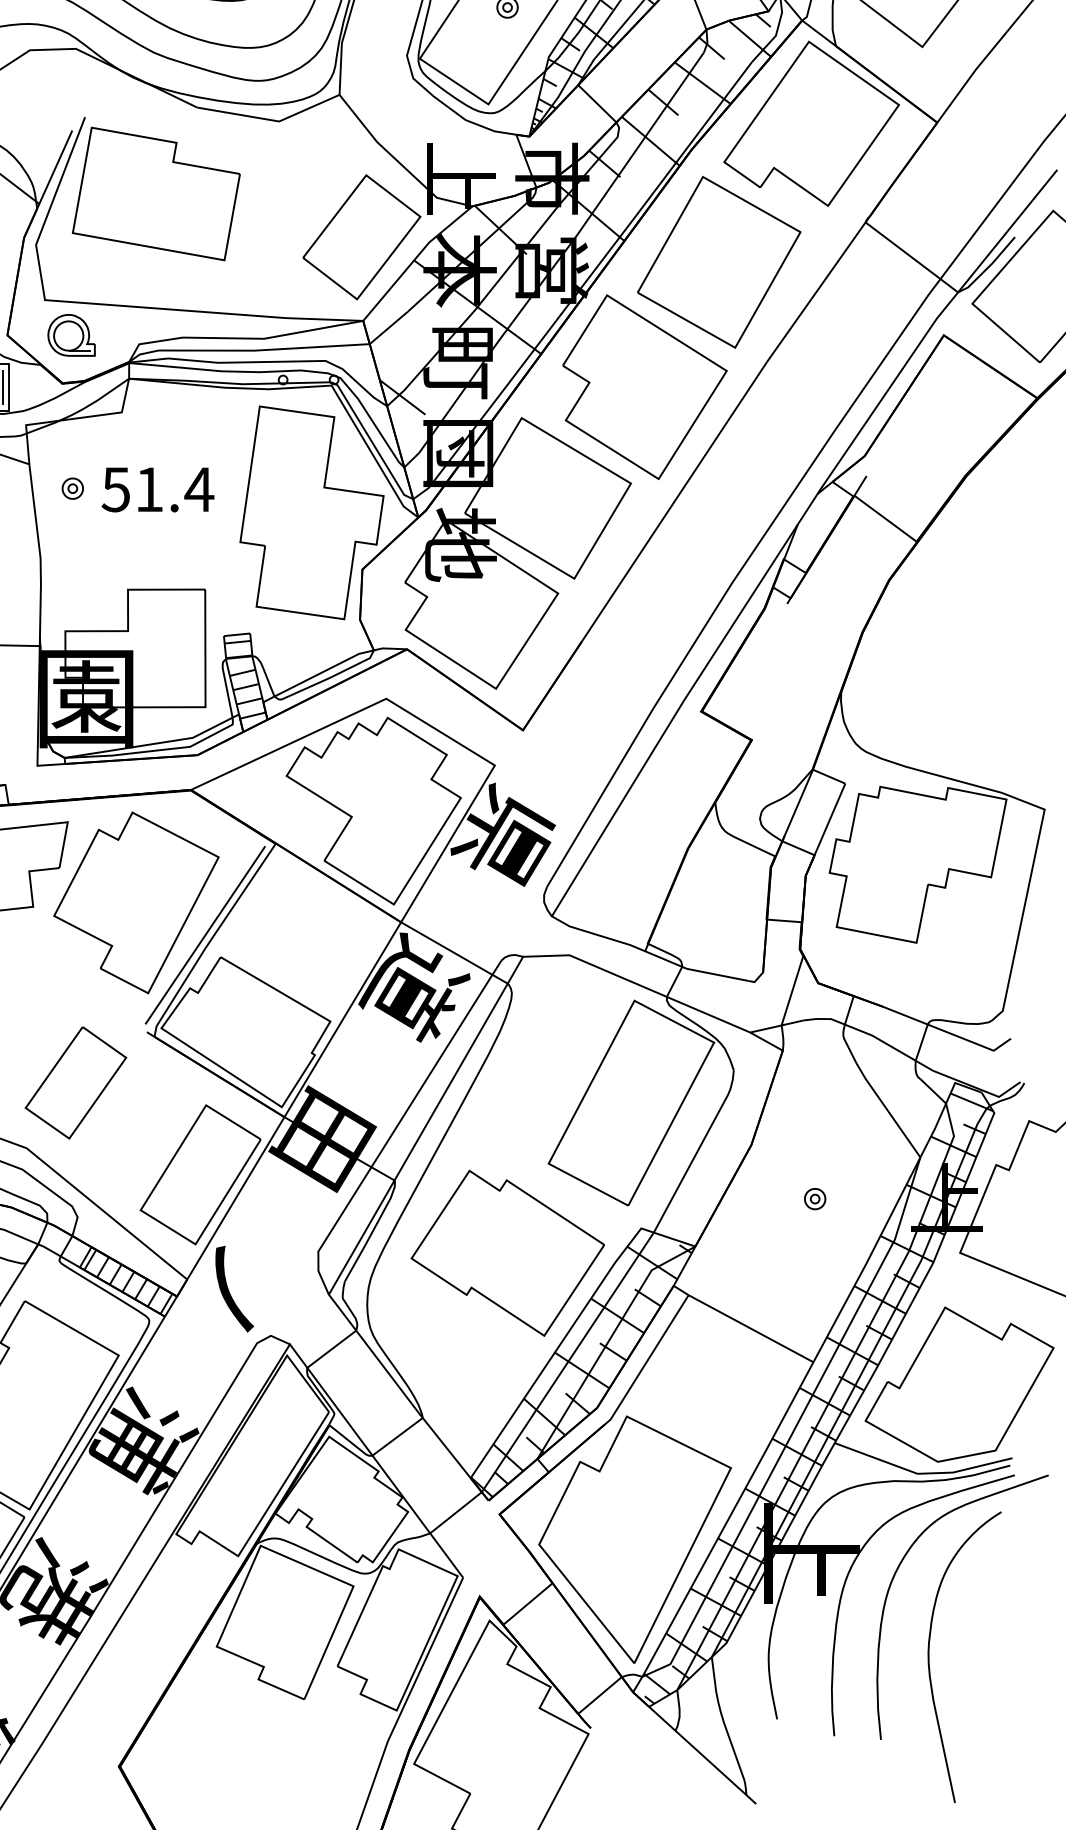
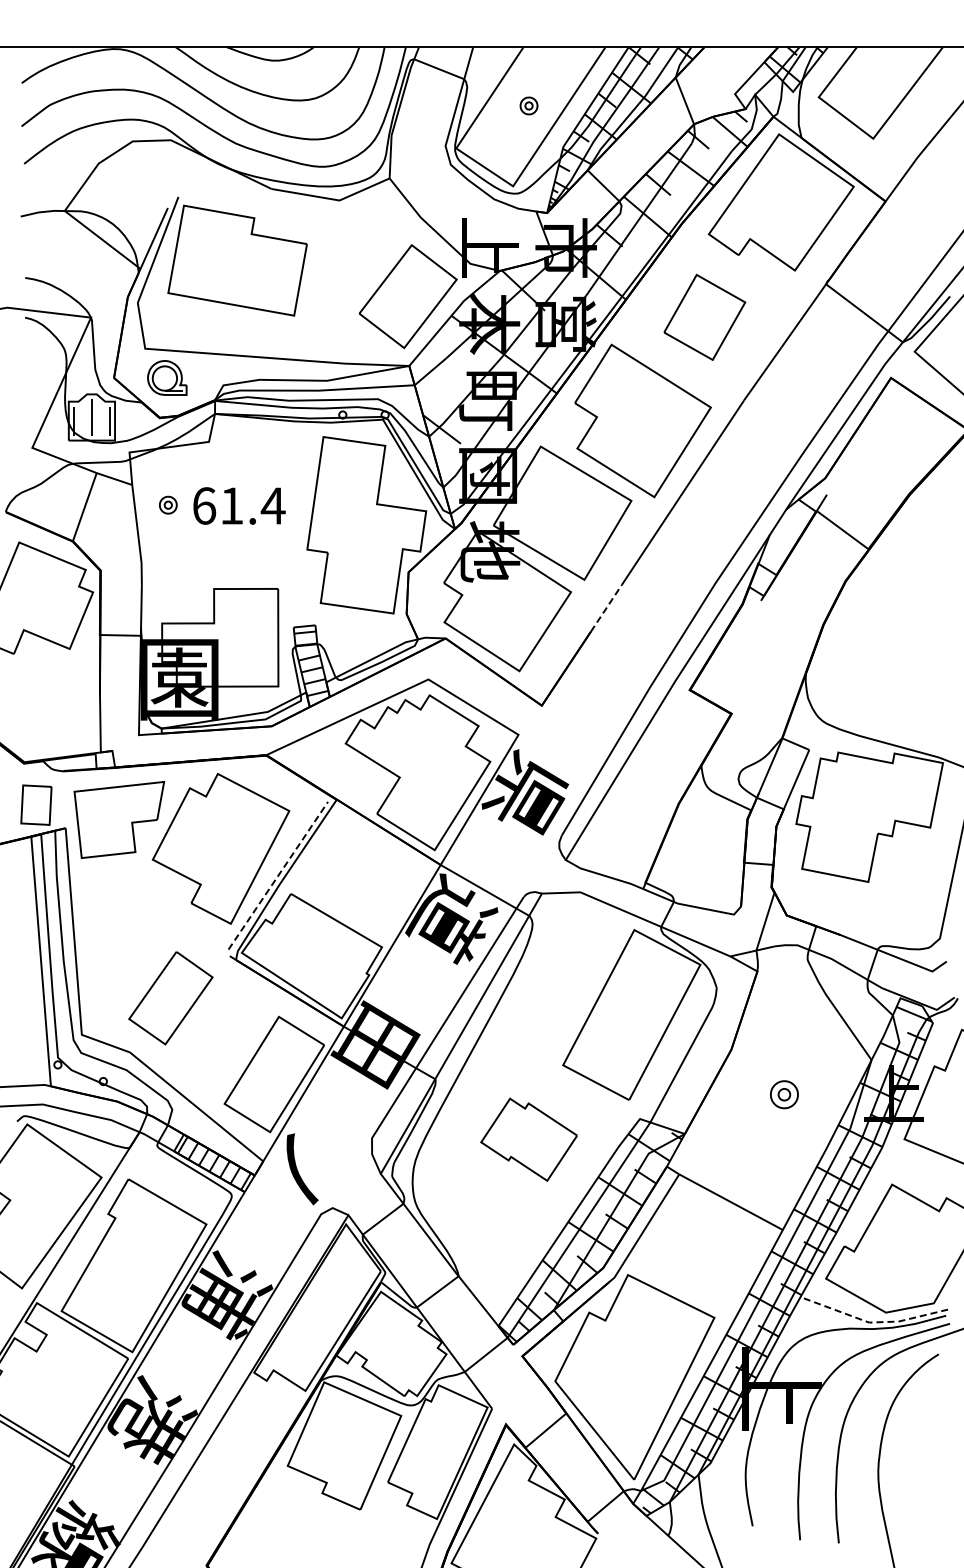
part: (719, 262) -> (704, 317), size x0.6
text: (116, 489) -> (204, 505), 51.4 -> 61.4
line: (600, 611) -> (606, 607), solid -> dashed
line: (205, 934) -> (278, 875), solid -> dashed
part: (814, 1198) -> (783, 1094), size x1.6
part: (506, 1253) -> (528, 1139), size x0.6
line: (921, 1473) -> (872, 1322), solid -> dashed

